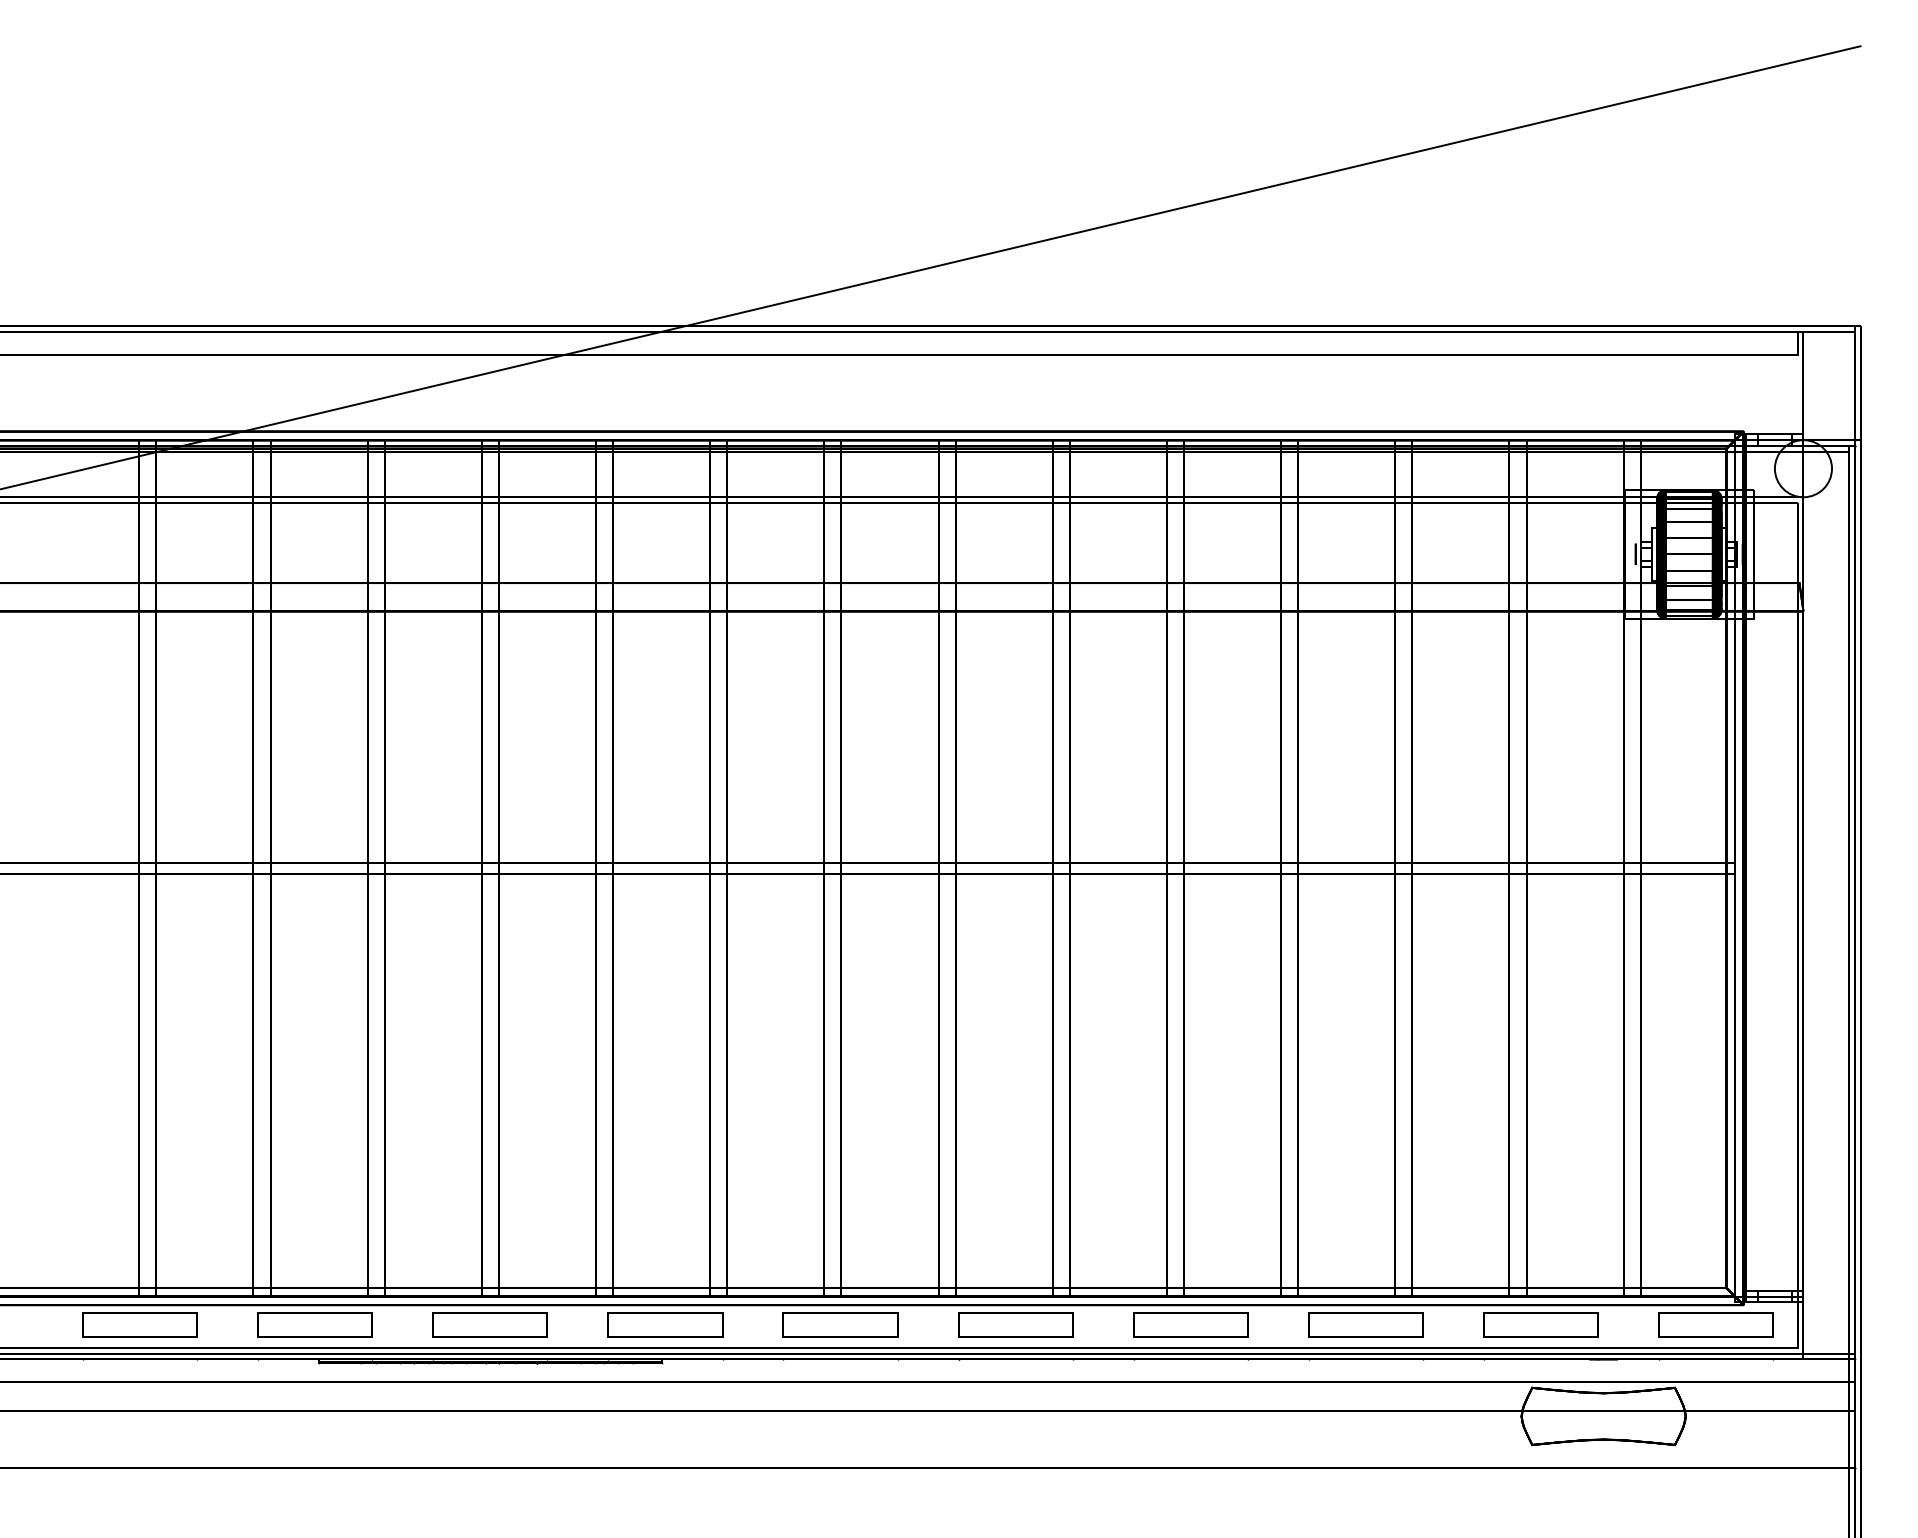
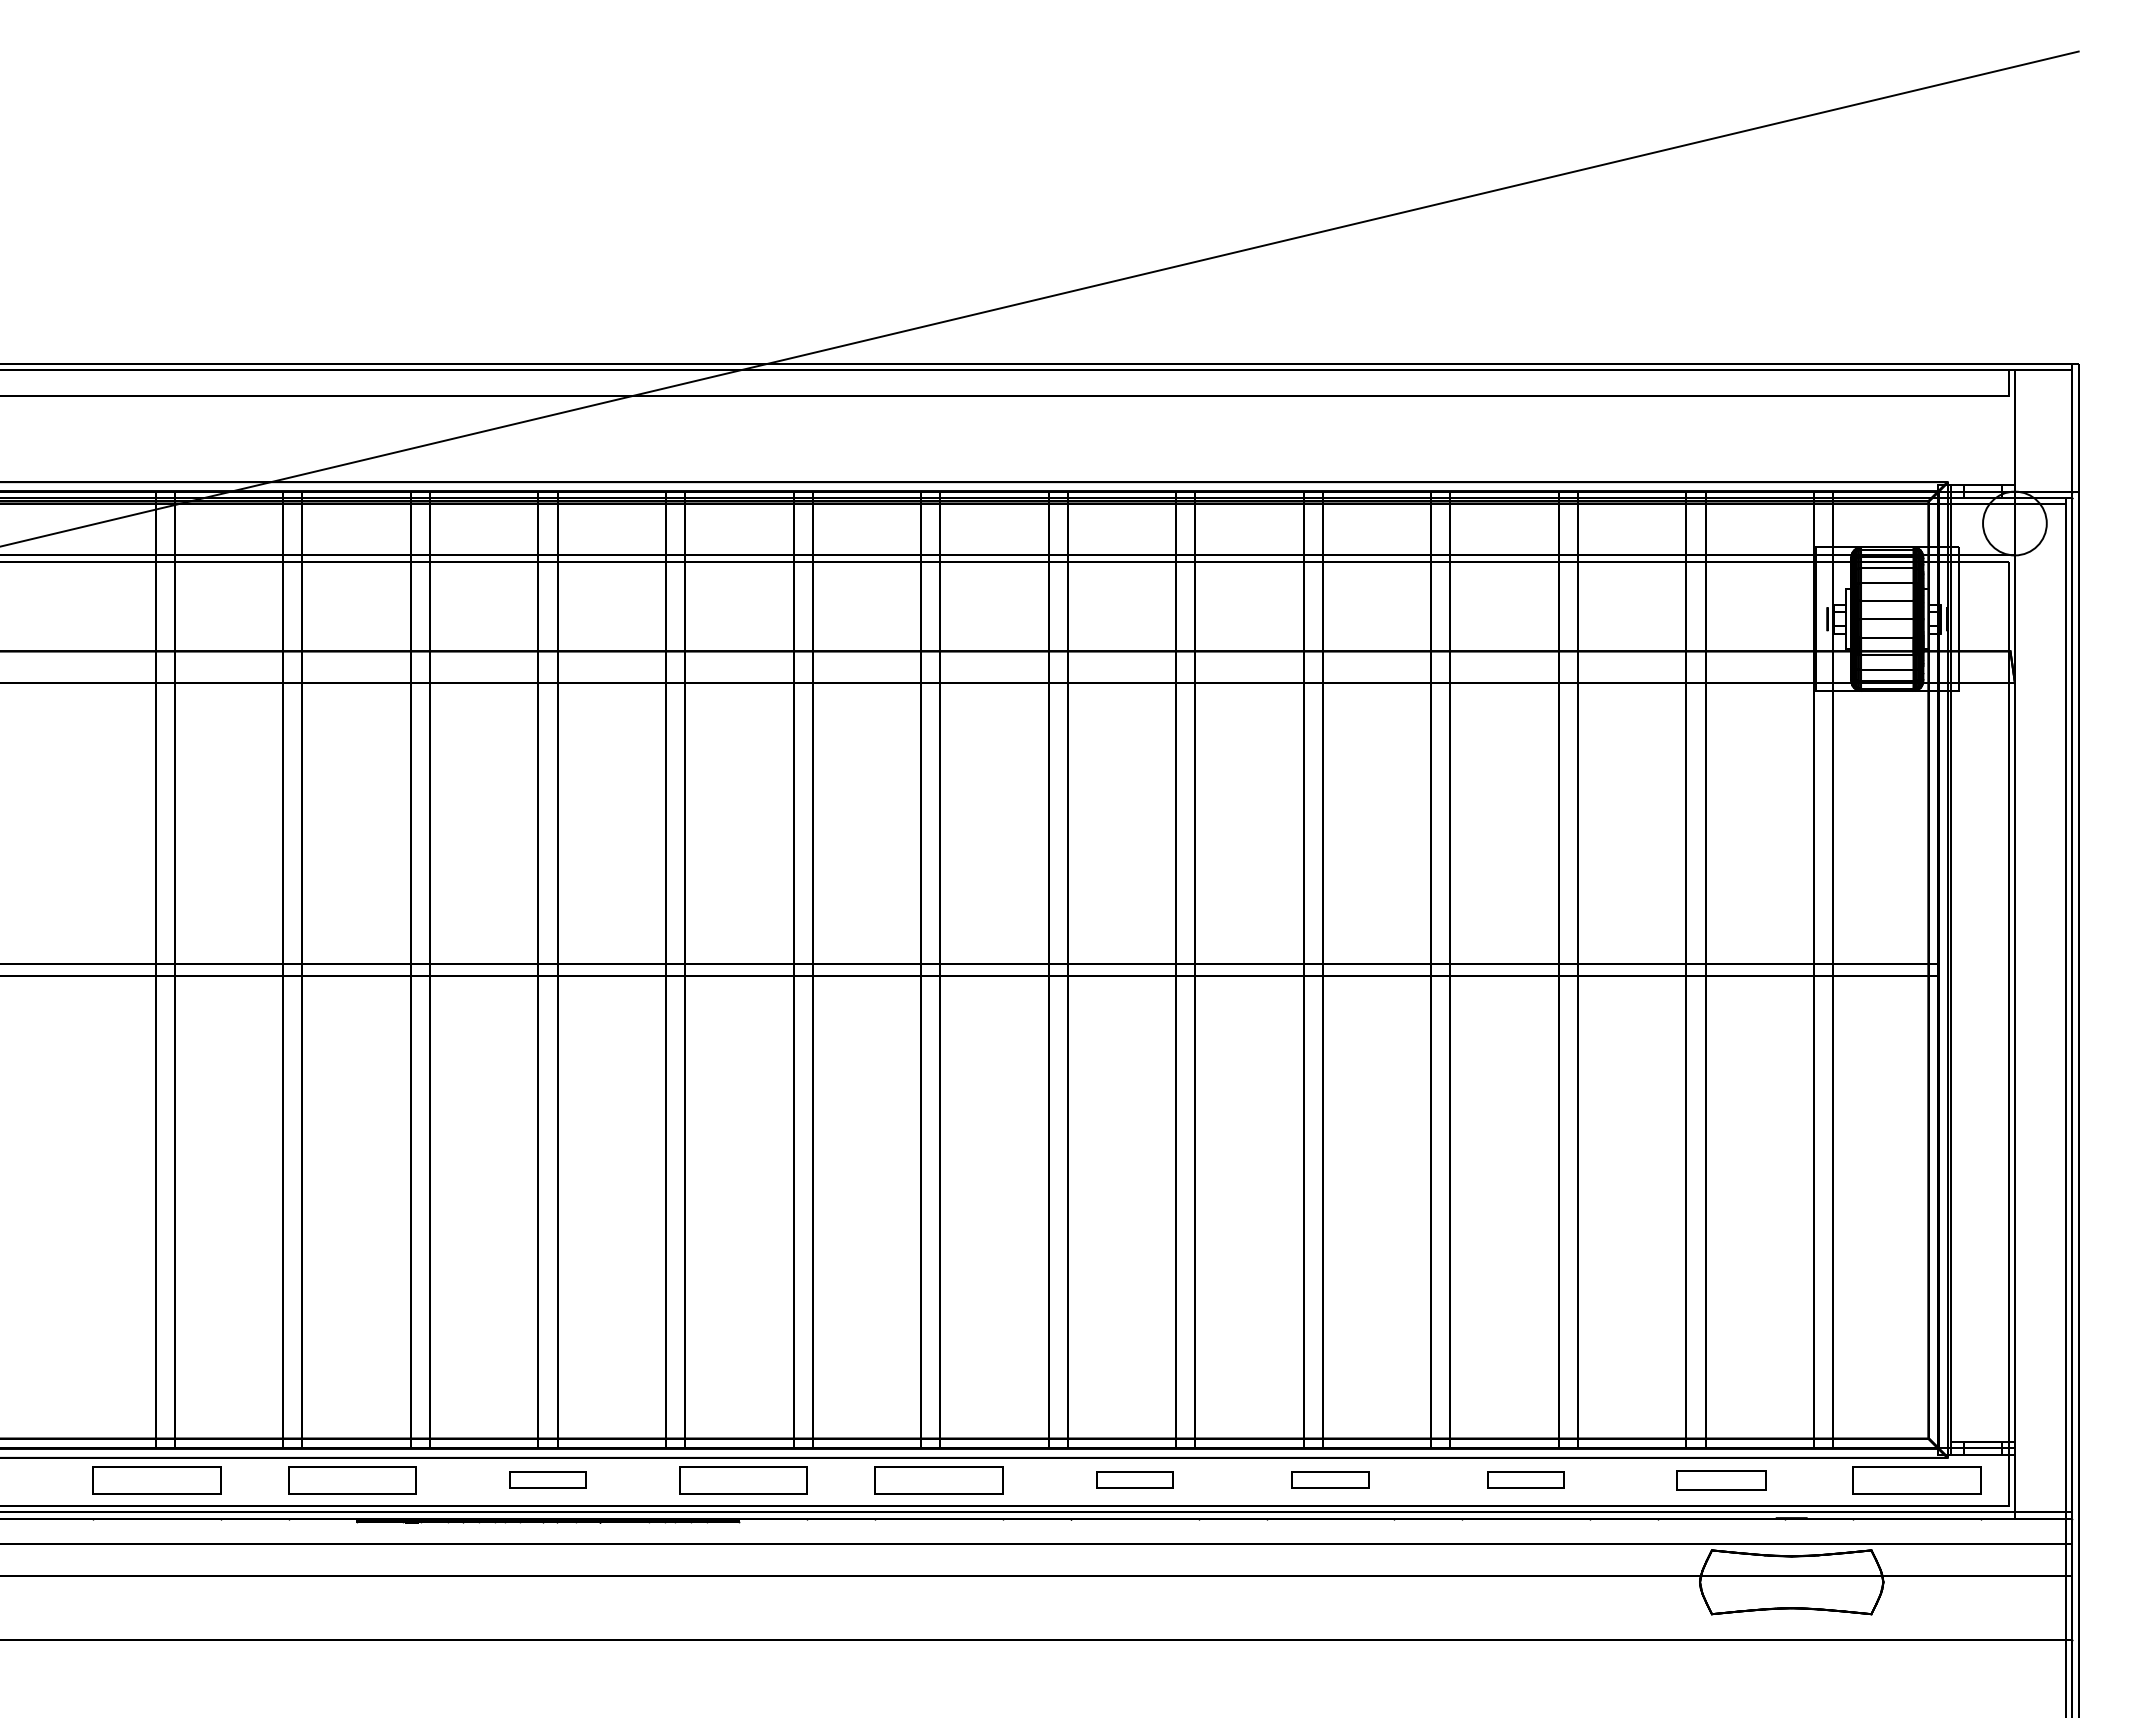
part: (489, 1325) -> (547, 1480), size x0.6
part: (1015, 1325) -> (1134, 1480), size x0.6
part: (1190, 1325) -> (1330, 1480), size x0.6
part: (1365, 1325) -> (1525, 1480), size x0.6
part: (1540, 1325) -> (1721, 1480), size x0.7

